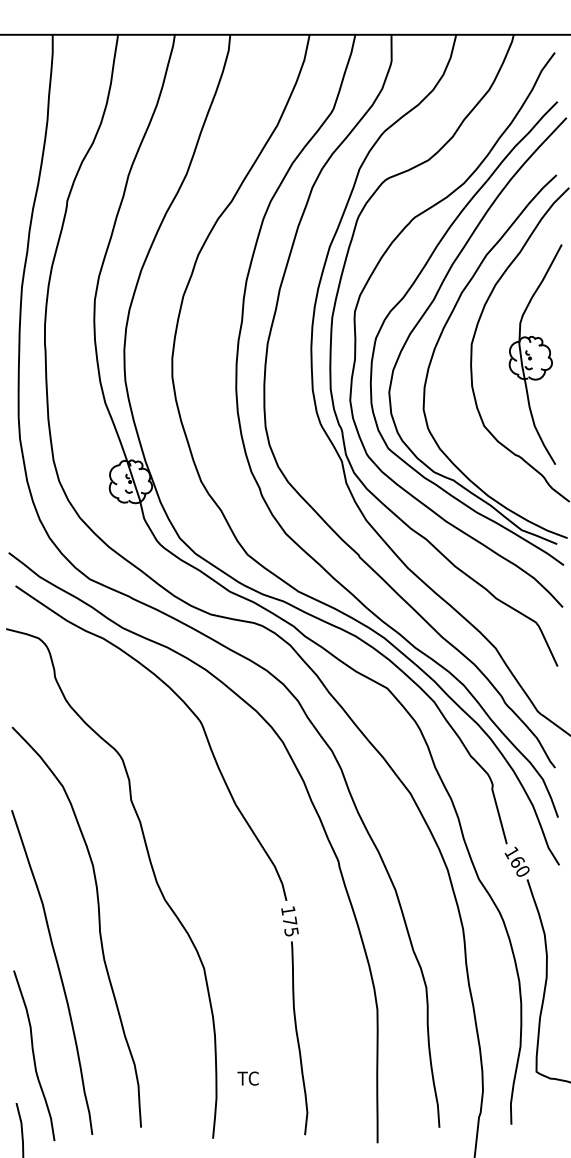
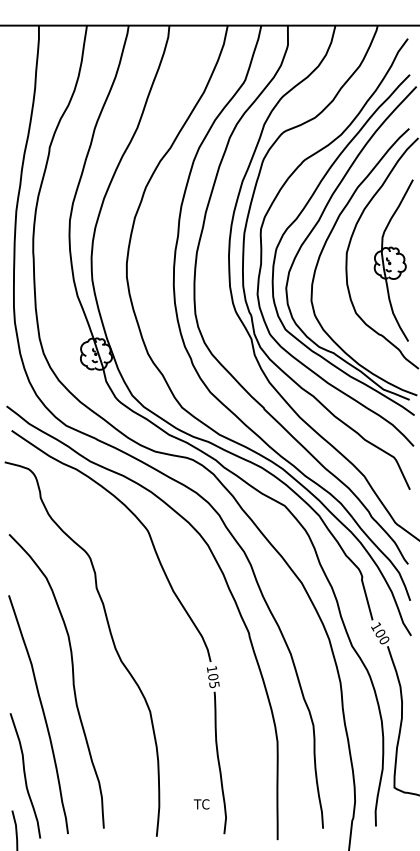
text: (517, 861) -> (380, 633), 160 -> 100
text: (290, 920) -> (213, 676), 175 -> 105
text: (247, 1078) -> (201, 804), moved

